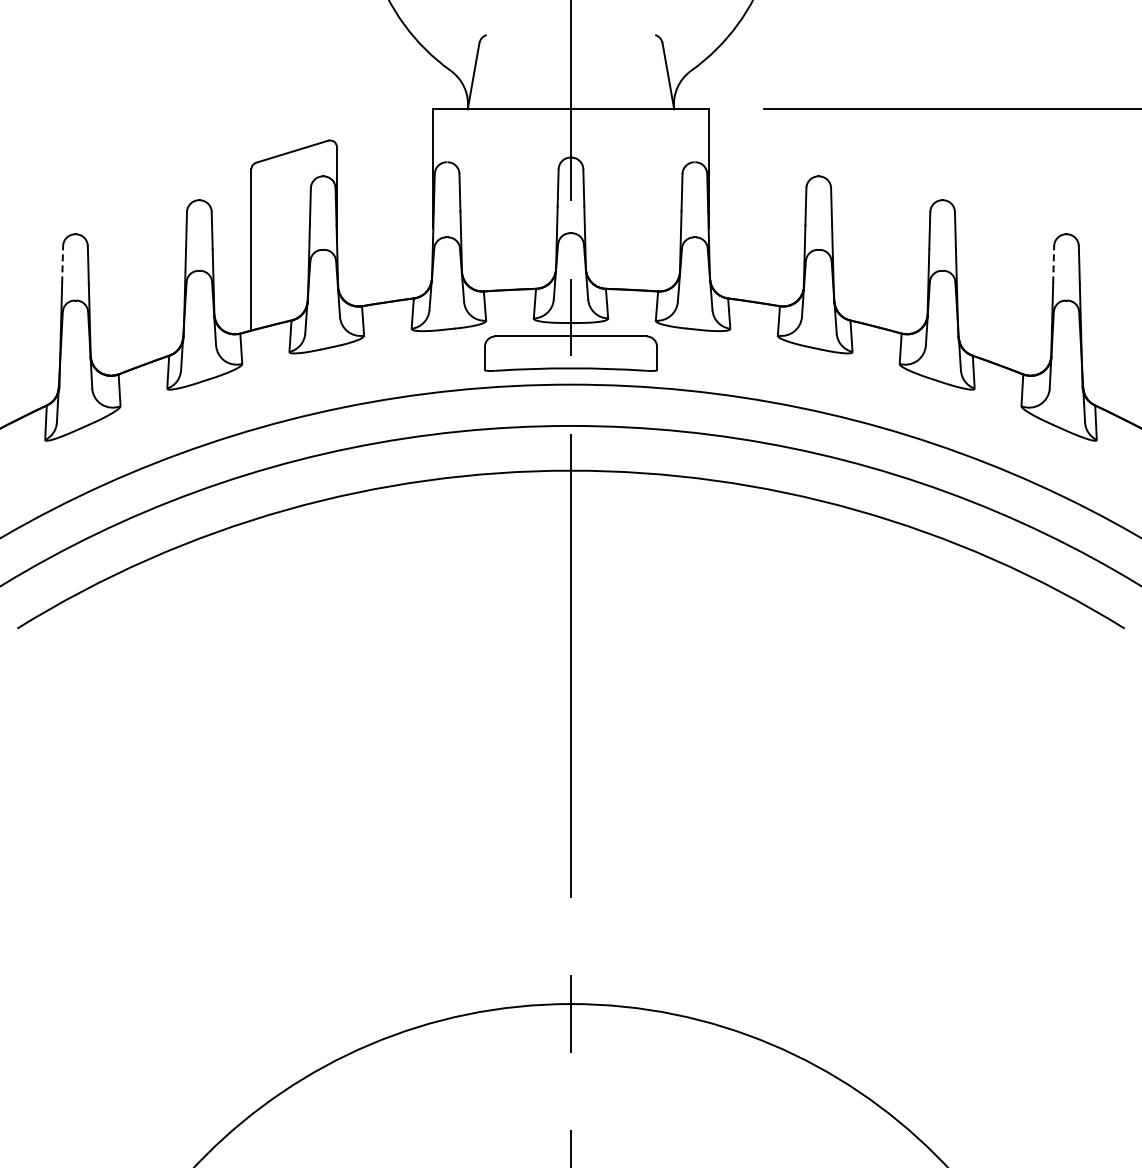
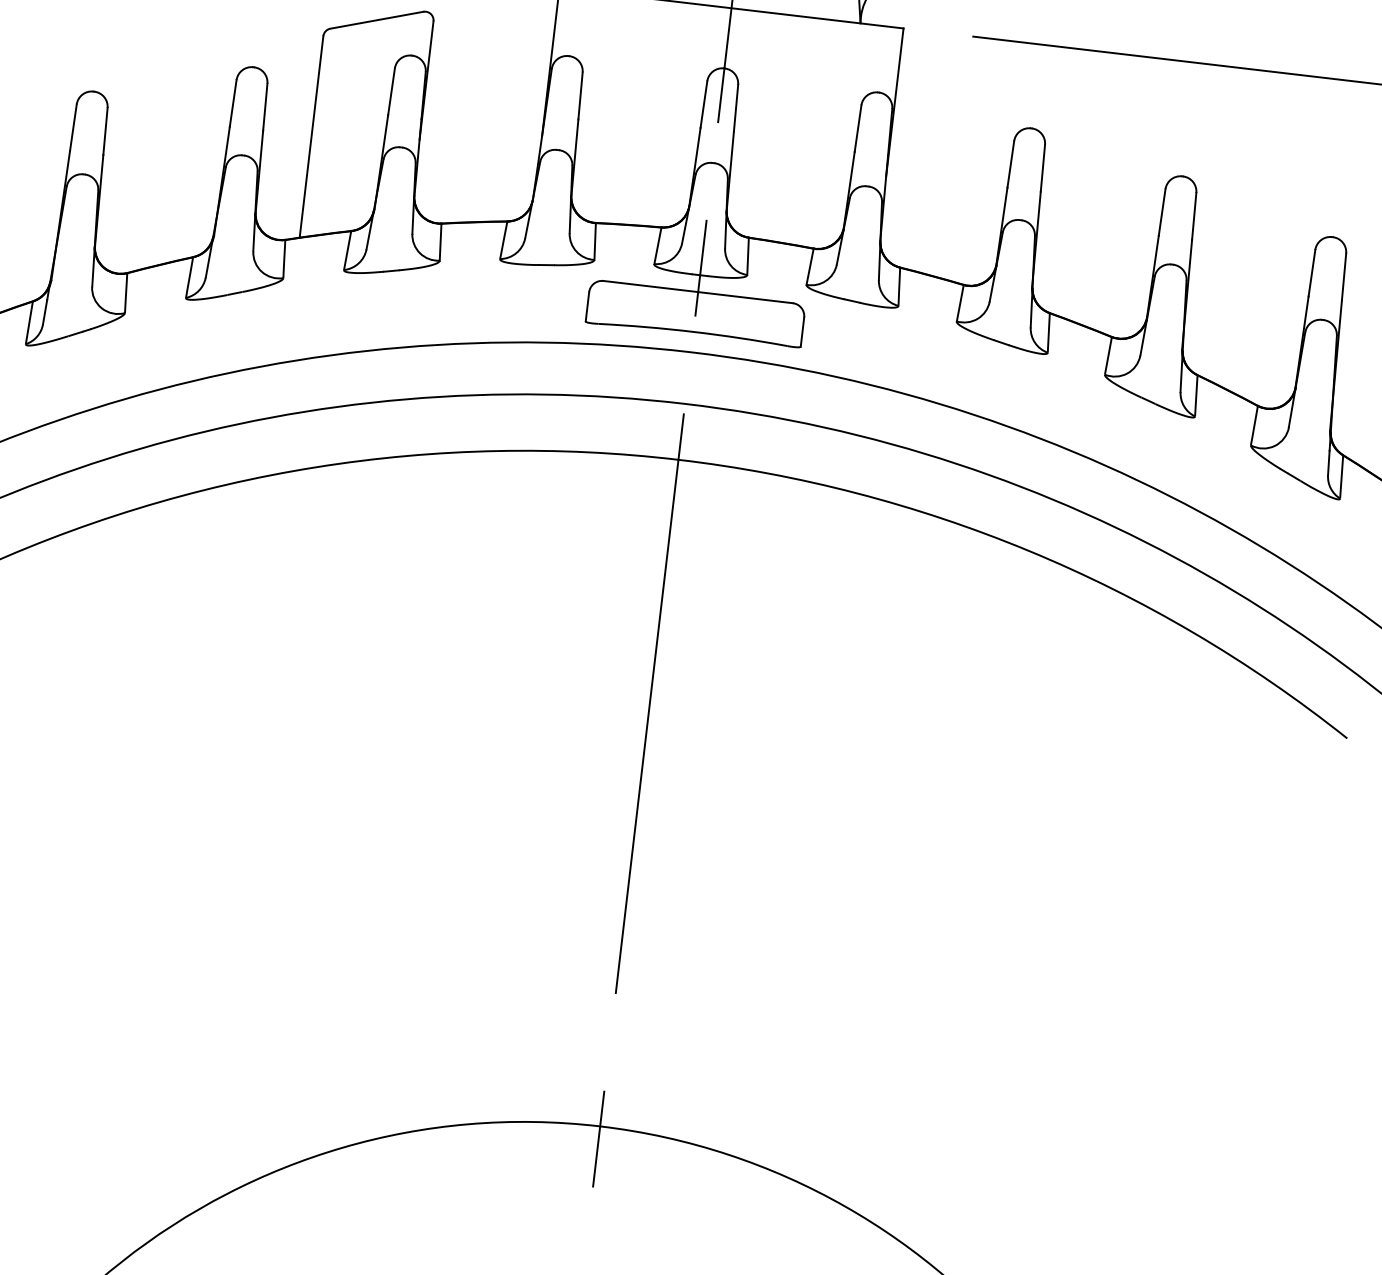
line: (62, 264) -> (73, 127), dashed -> solid
line: (1053, 264) -> (1311, 272), dashed -> solid

